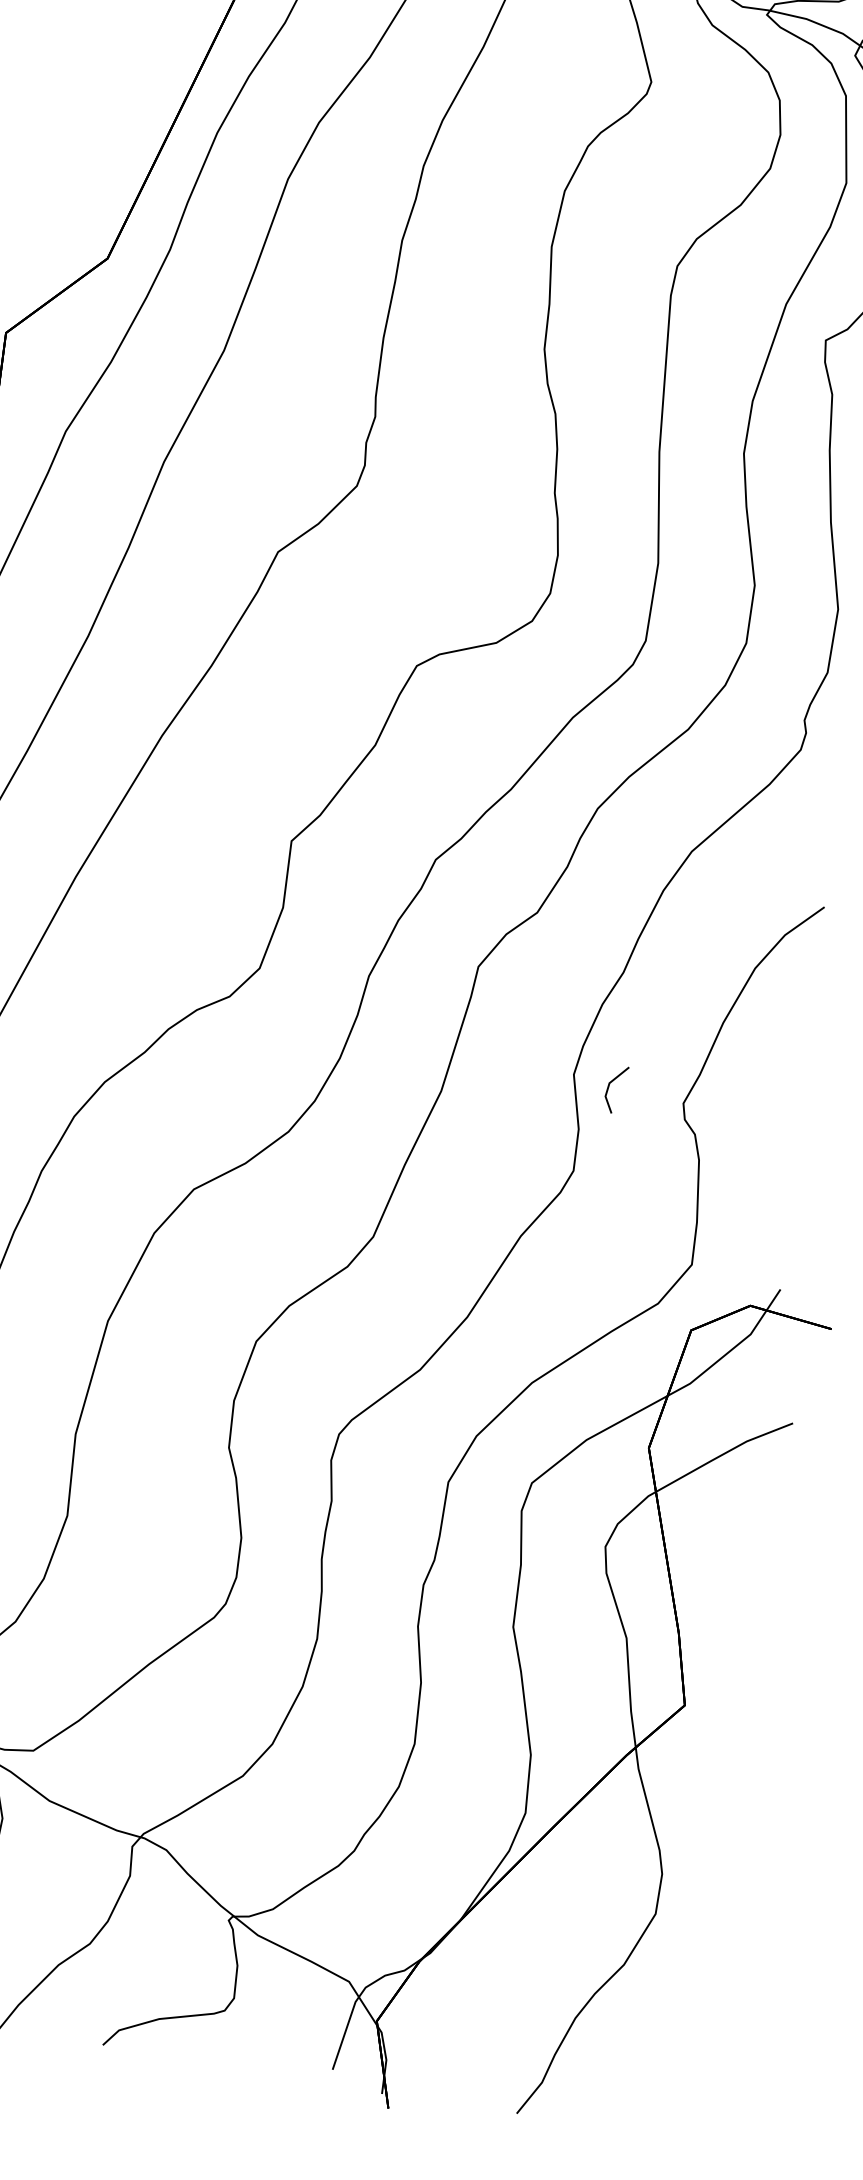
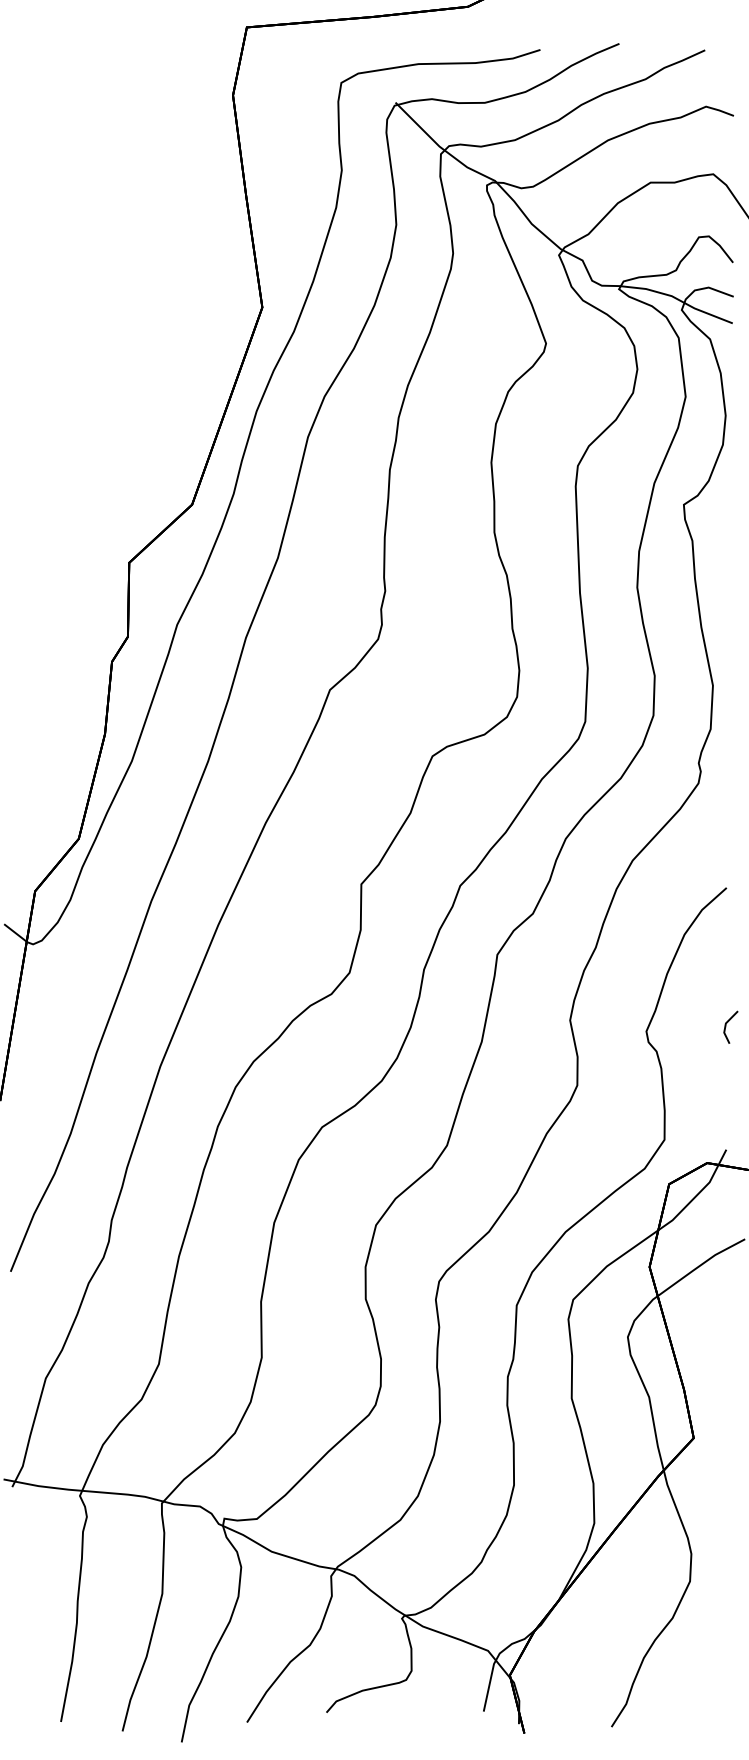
line: (609, 1087) -> (726, 1026), moved

